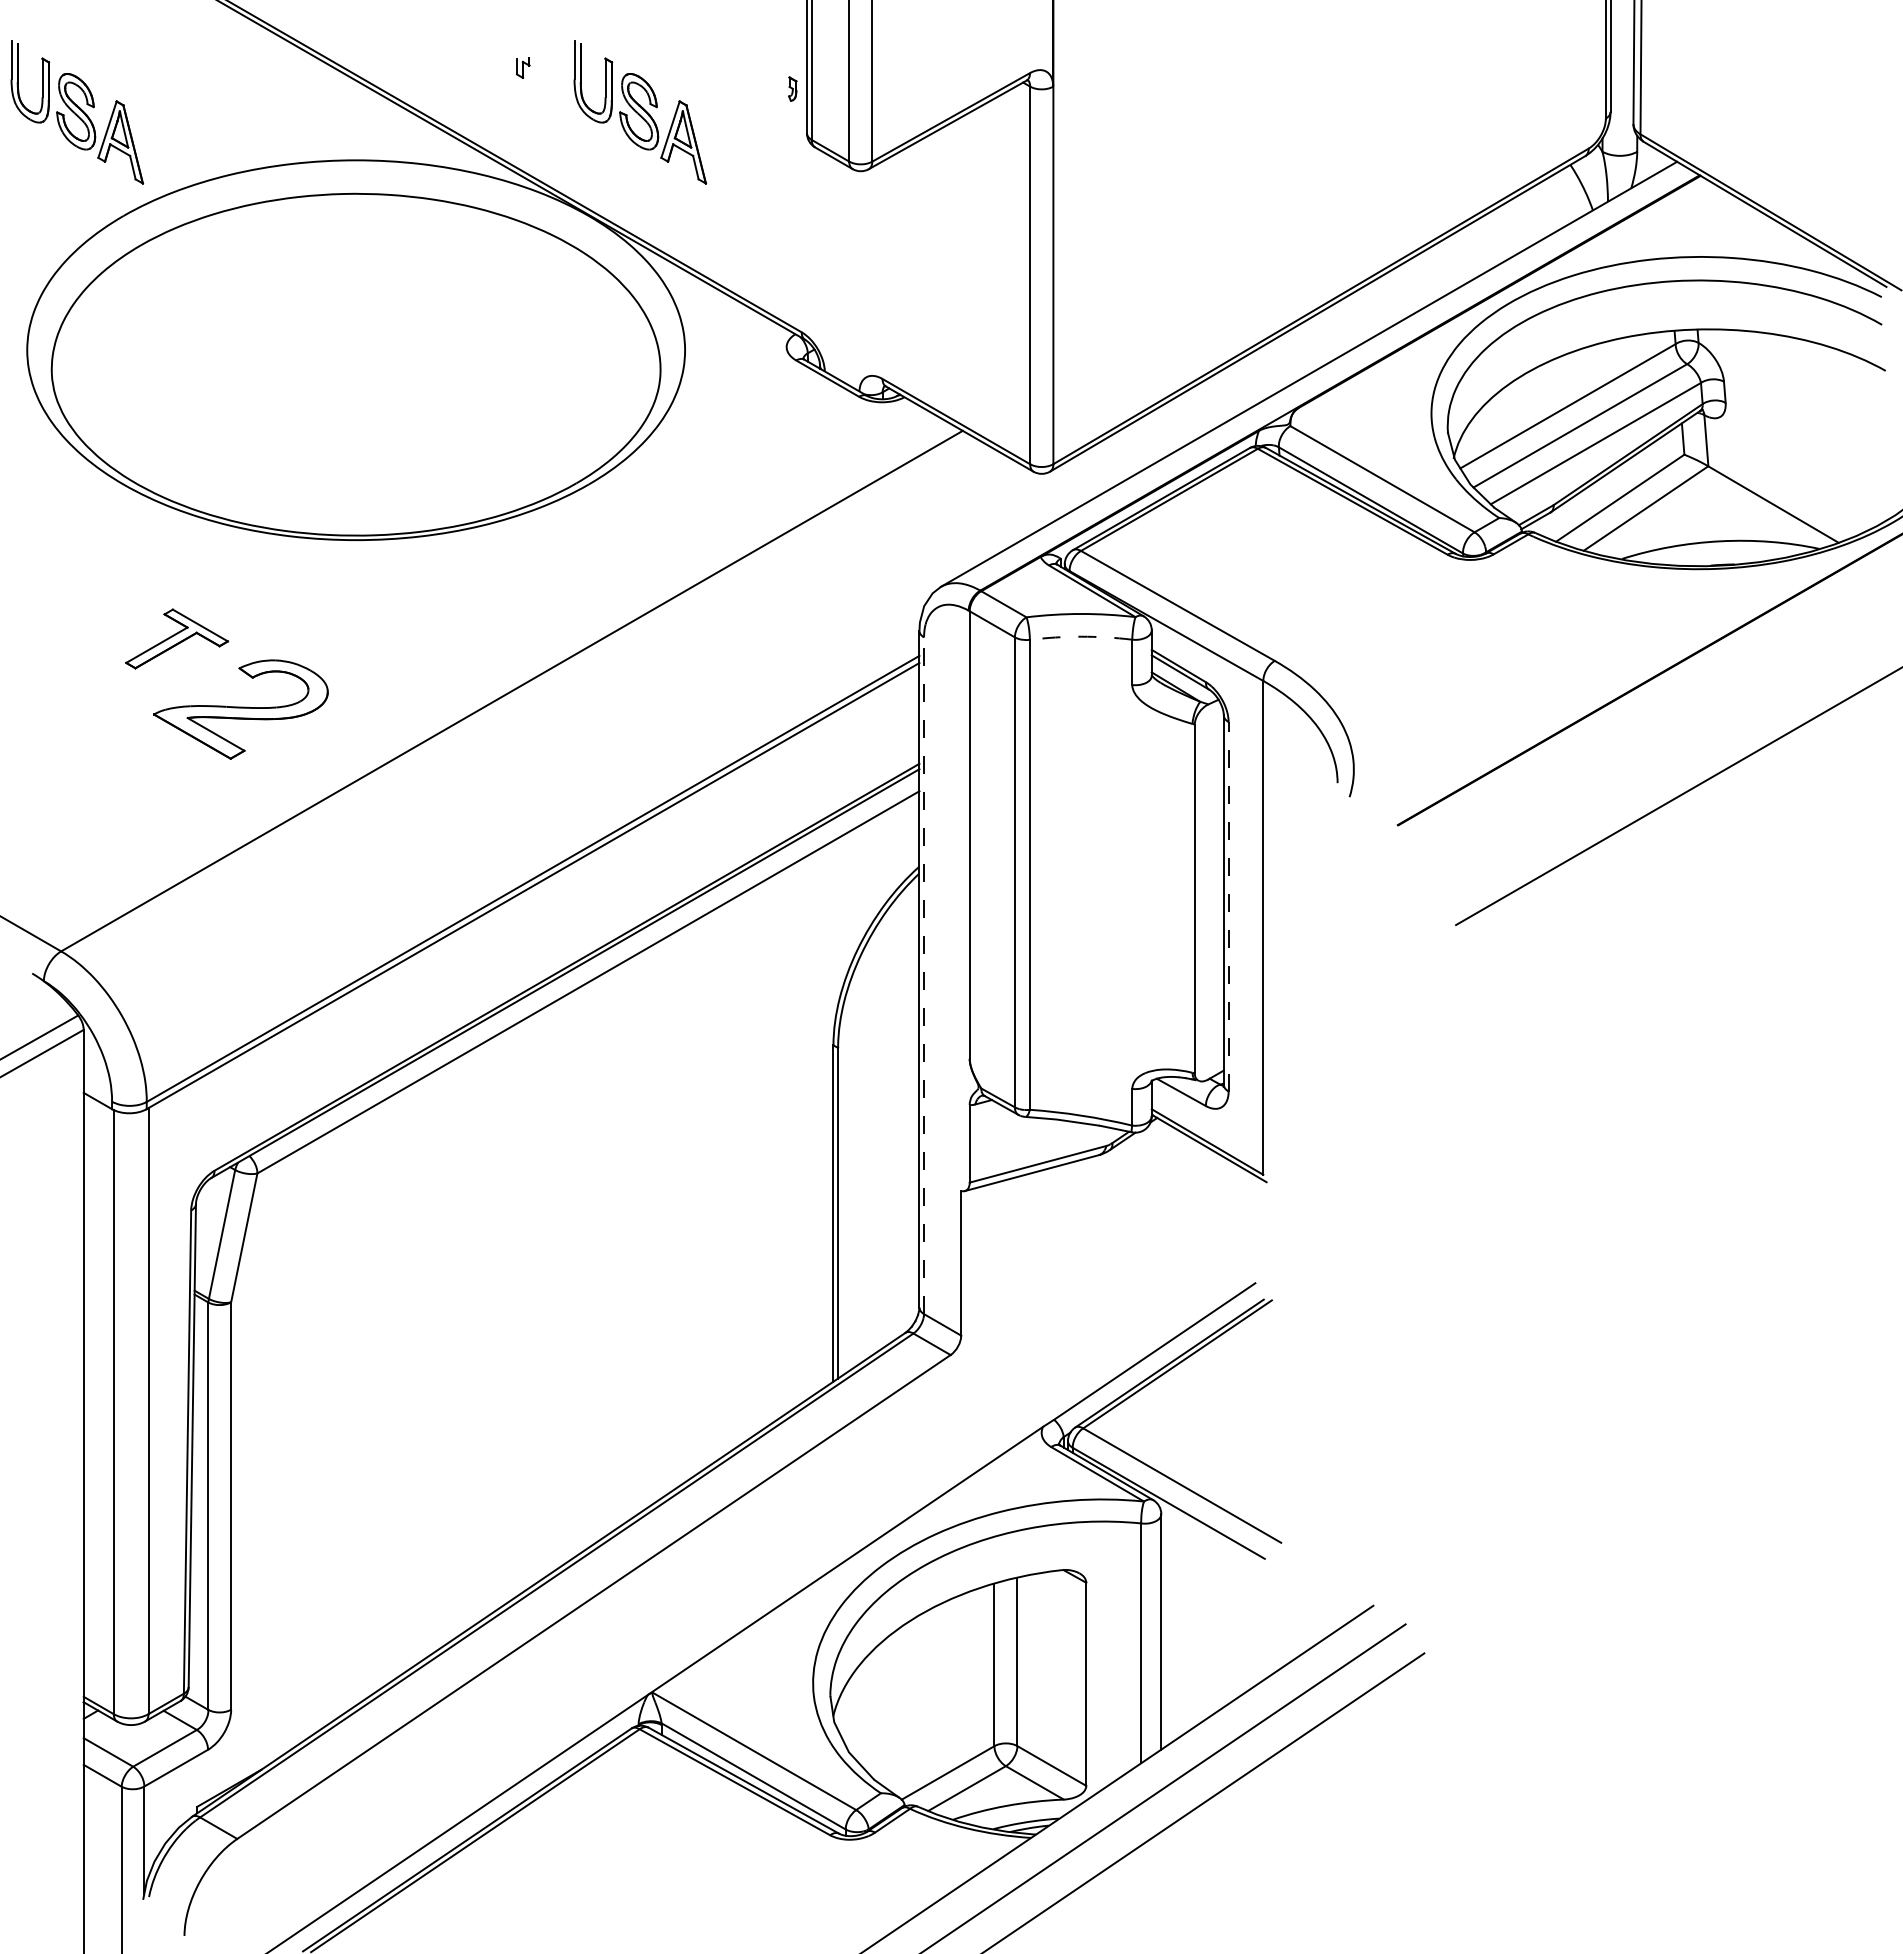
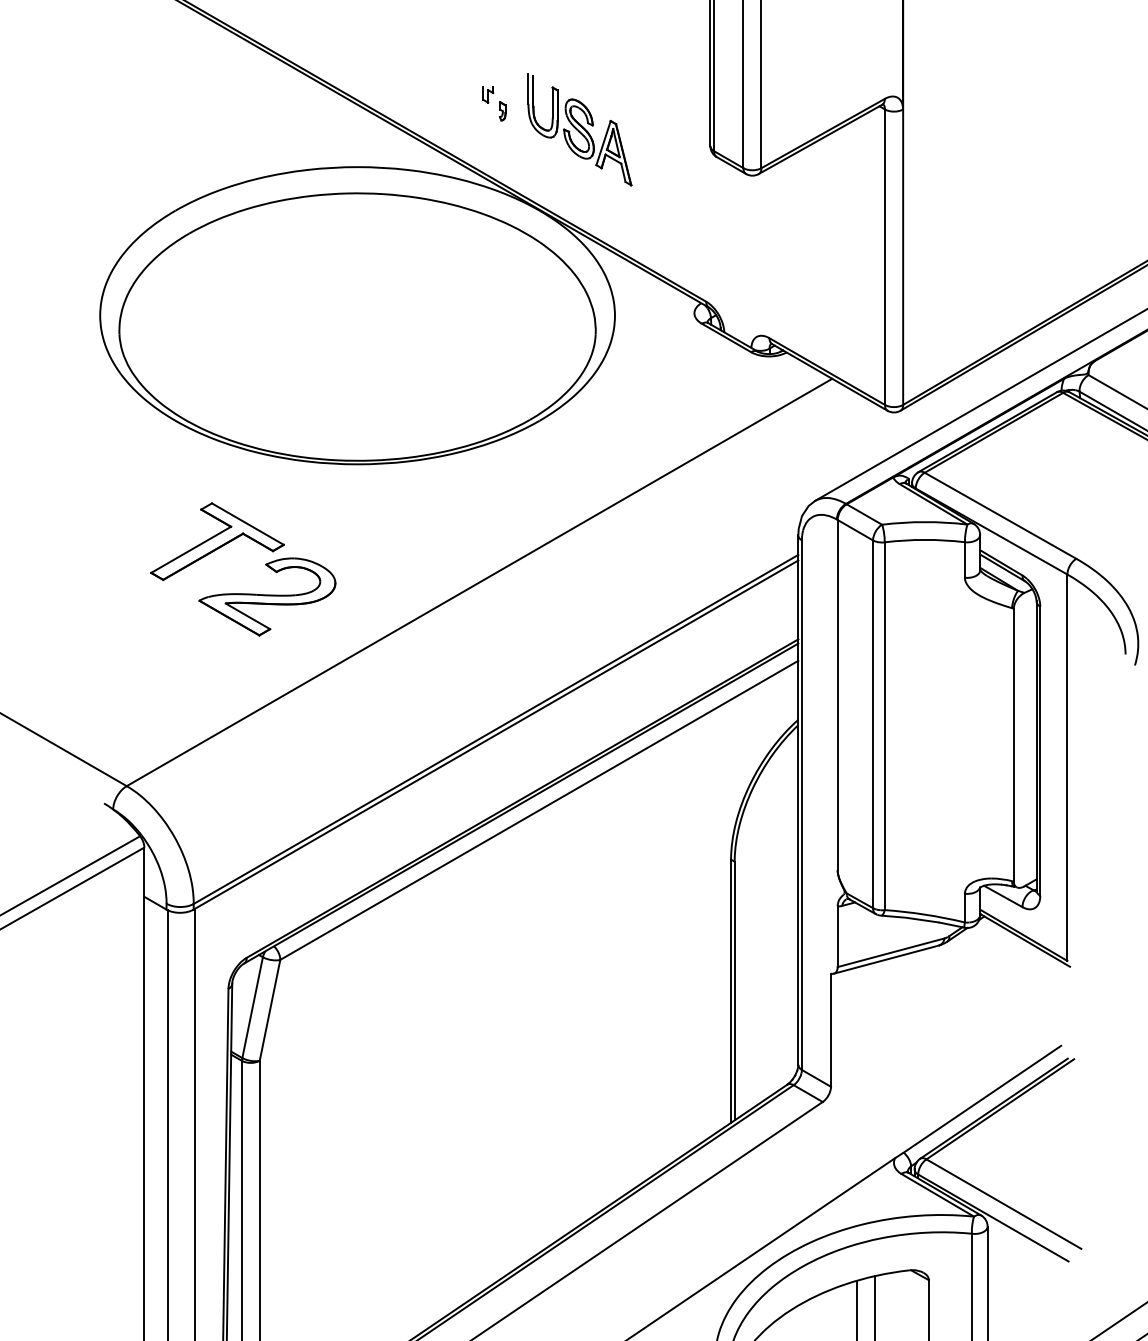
part: (792, 88) -> (502, 110), moved
part: (77, 112) -> (139, 129), removed
arc: (1081, 636) -> (925, 539), dashed -> solid
part: (176, 638) -> (216, 541), size x1.67
line: (1228, 906) -> (1040, 751), dashed -> solid
line: (924, 975) -> (802, 805), dashed -> solid

